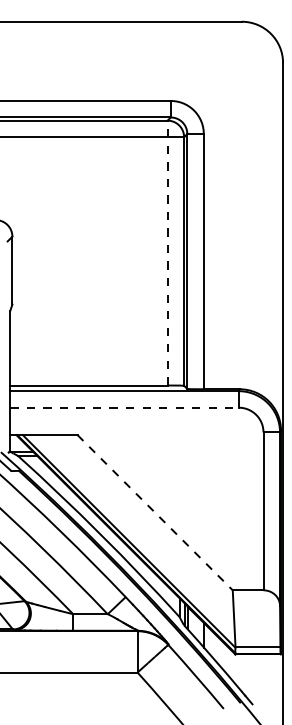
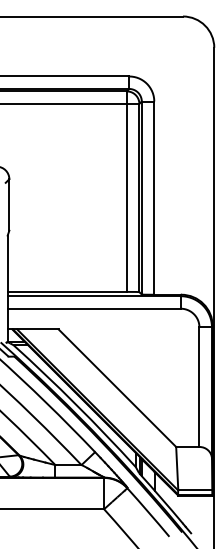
line: (167, 252) -> (126, 191), dashed -> solid
line: (124, 407) -> (94, 308), dashed -> solid
line: (155, 512) -> (117, 388), dashed -> solid

